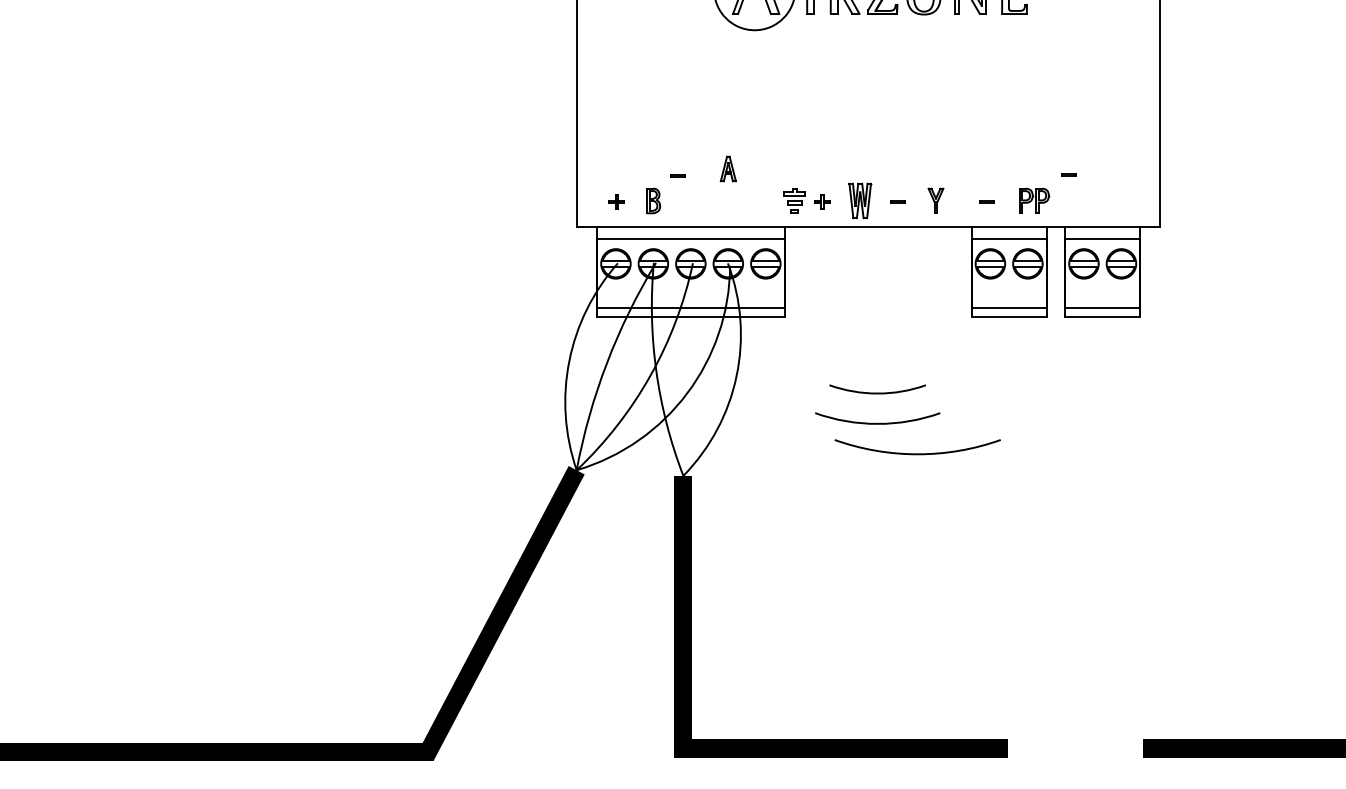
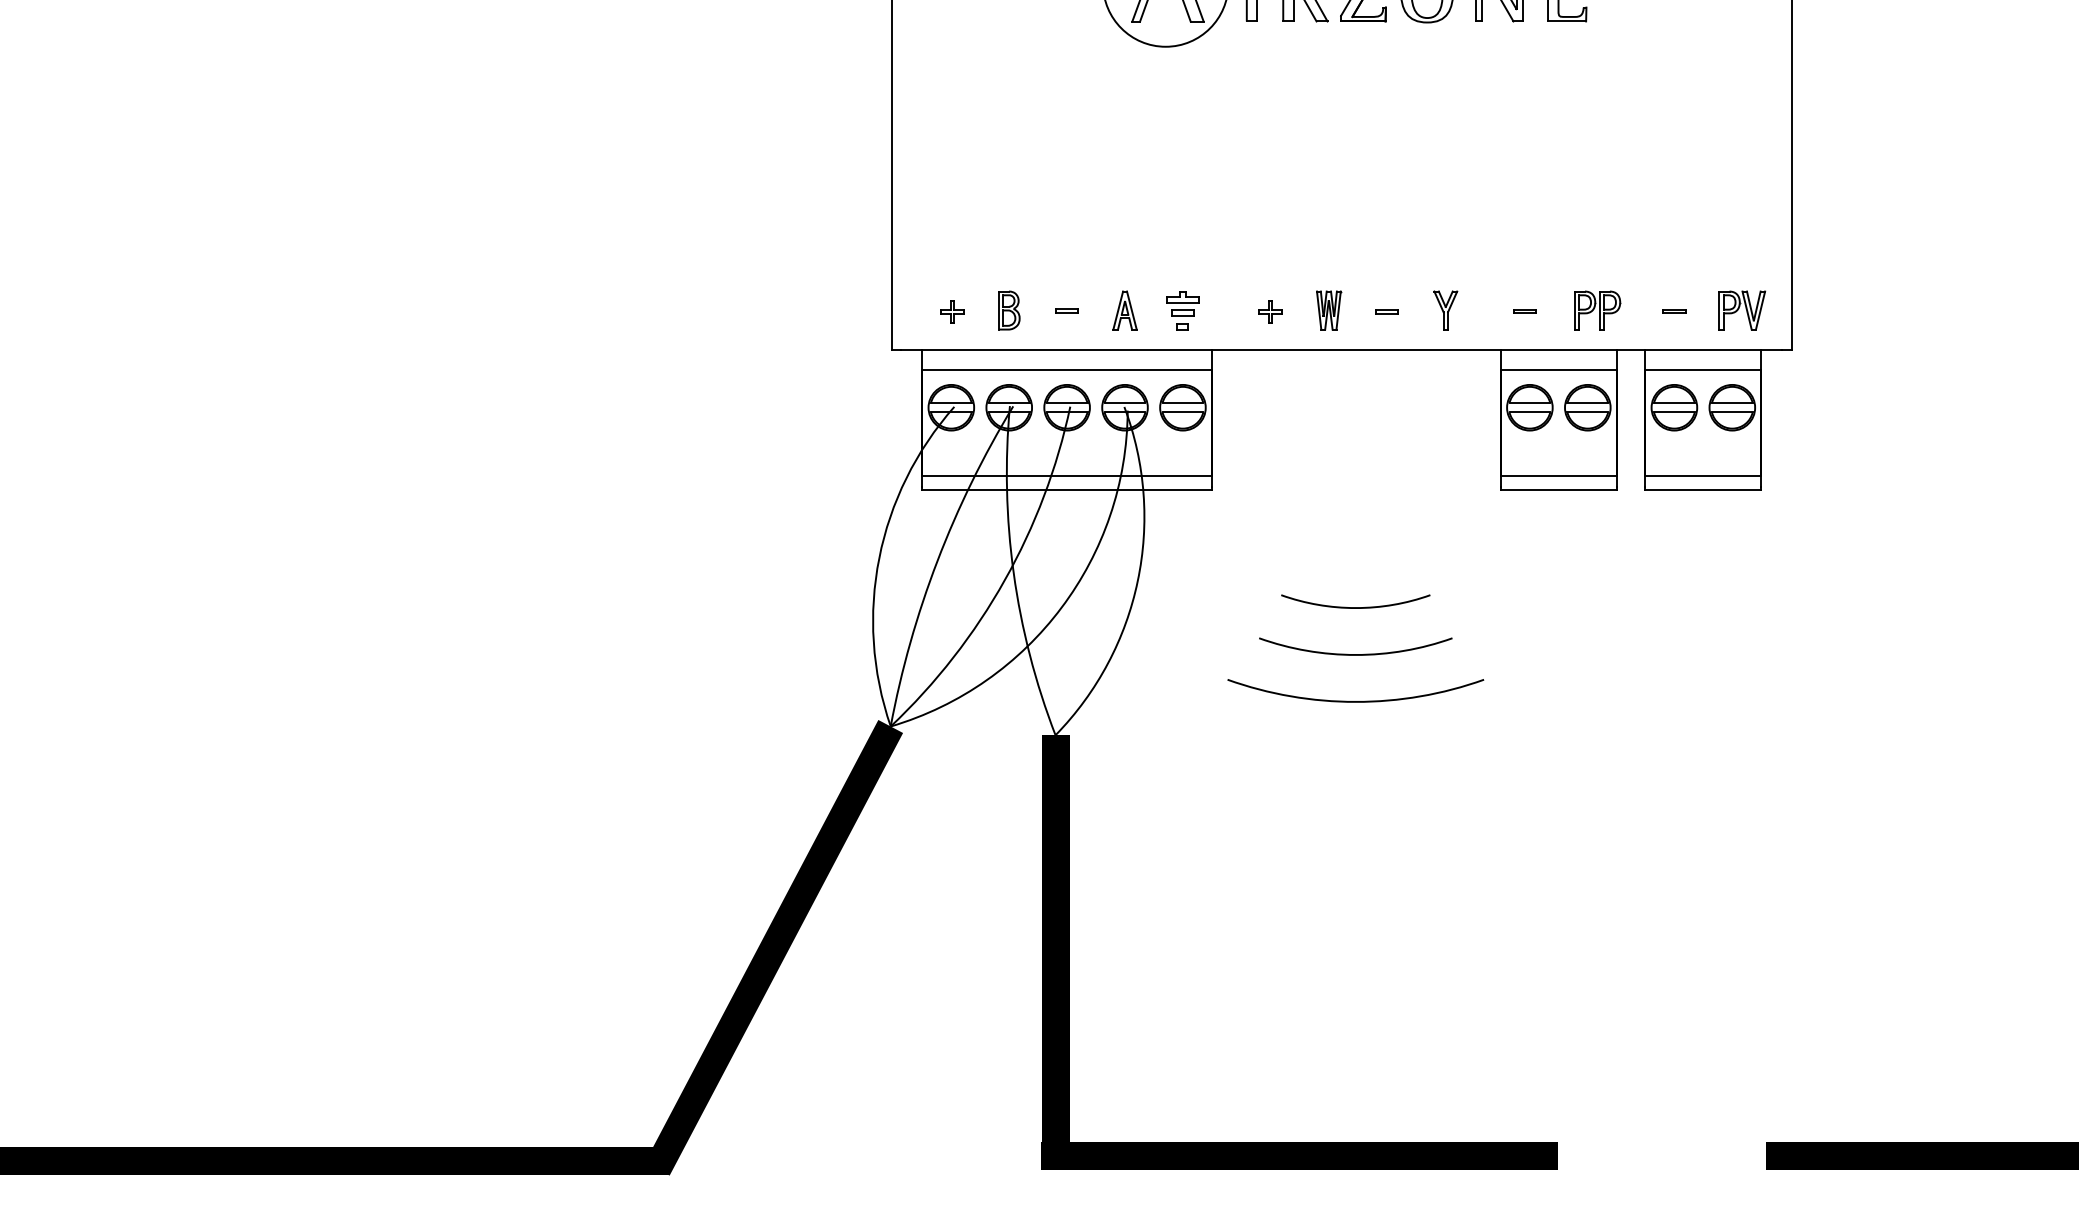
part: (727, 168) -> (1123, 309), moved
line: (1068, 174) -> (1673, 311), moved
line: (677, 175) -> (1066, 309), moved
part: (794, 200) -> (1182, 309), moved
part: (860, 200) -> (1329, 309), size x0.71
part: (1127, 200) -> (1741, 309), added
arc: (917, 453) -> (1355, 700), moved

